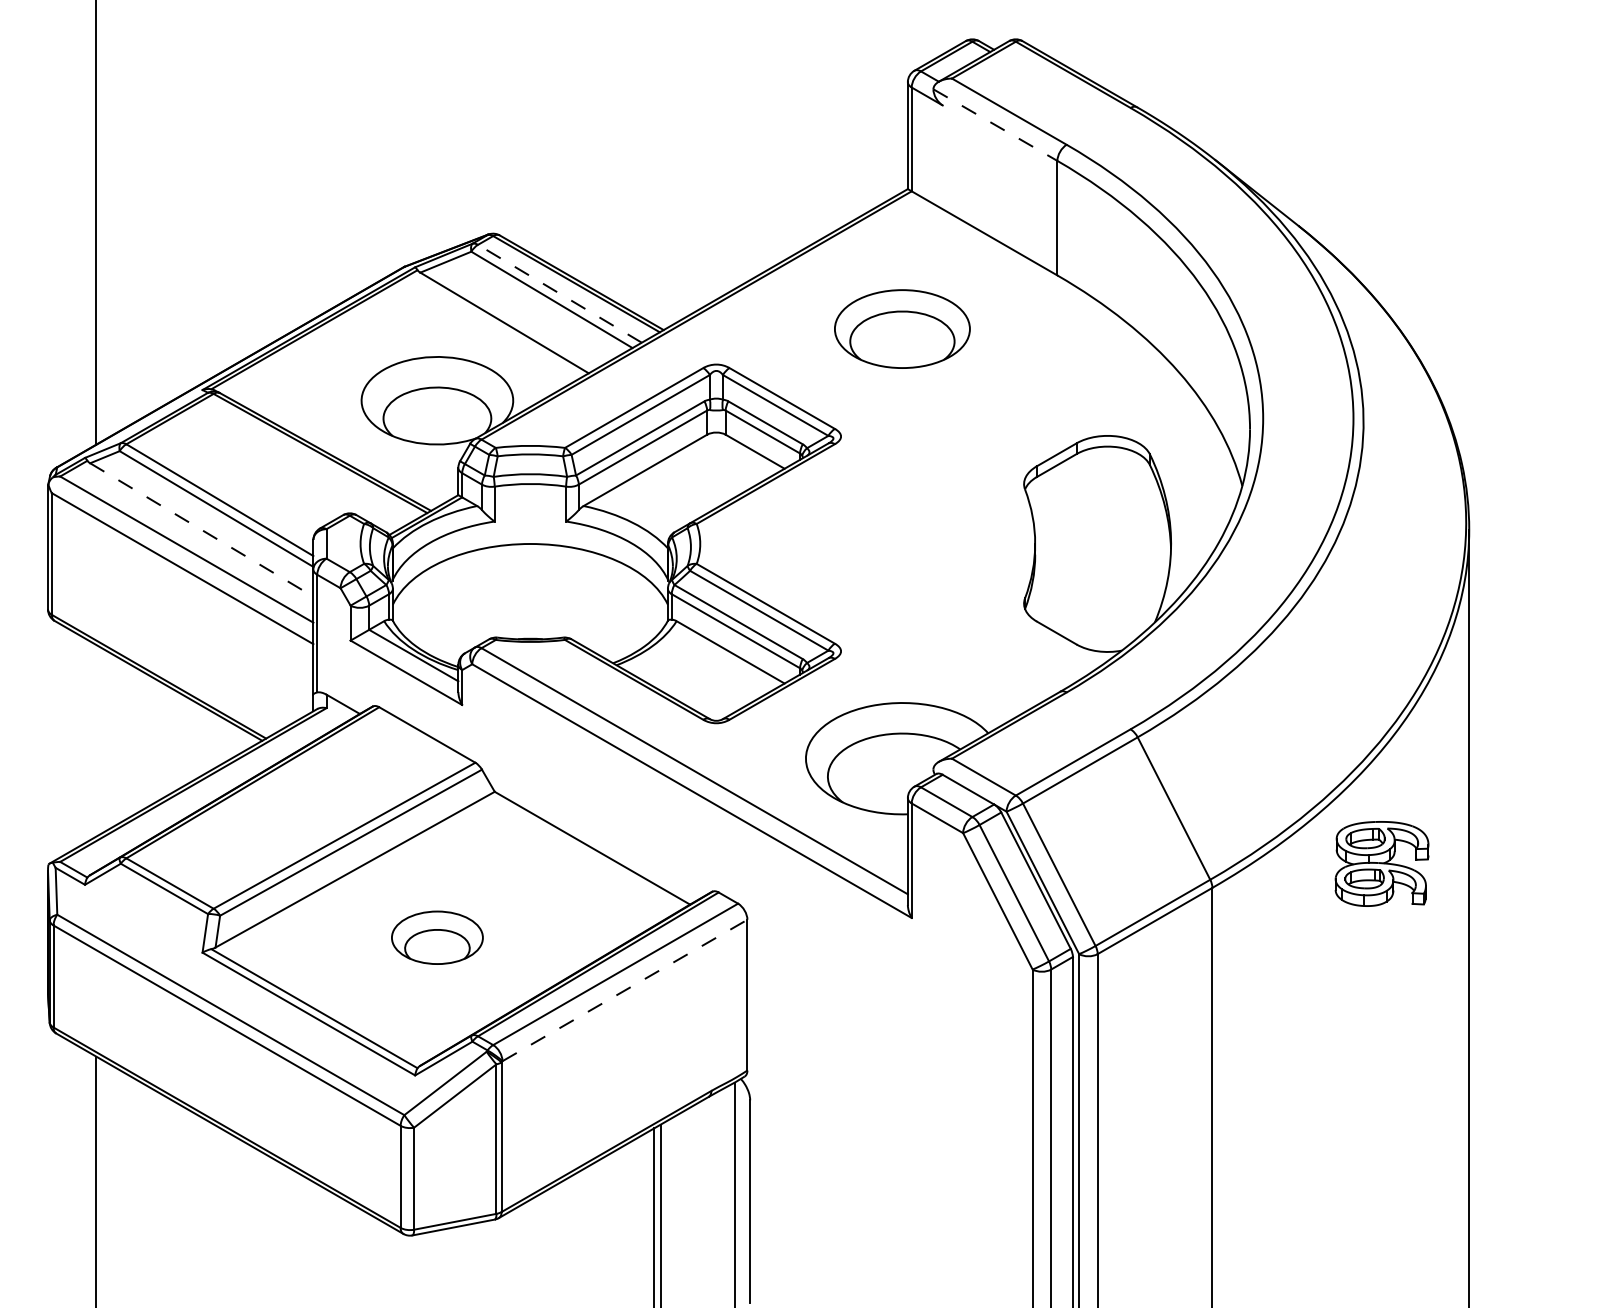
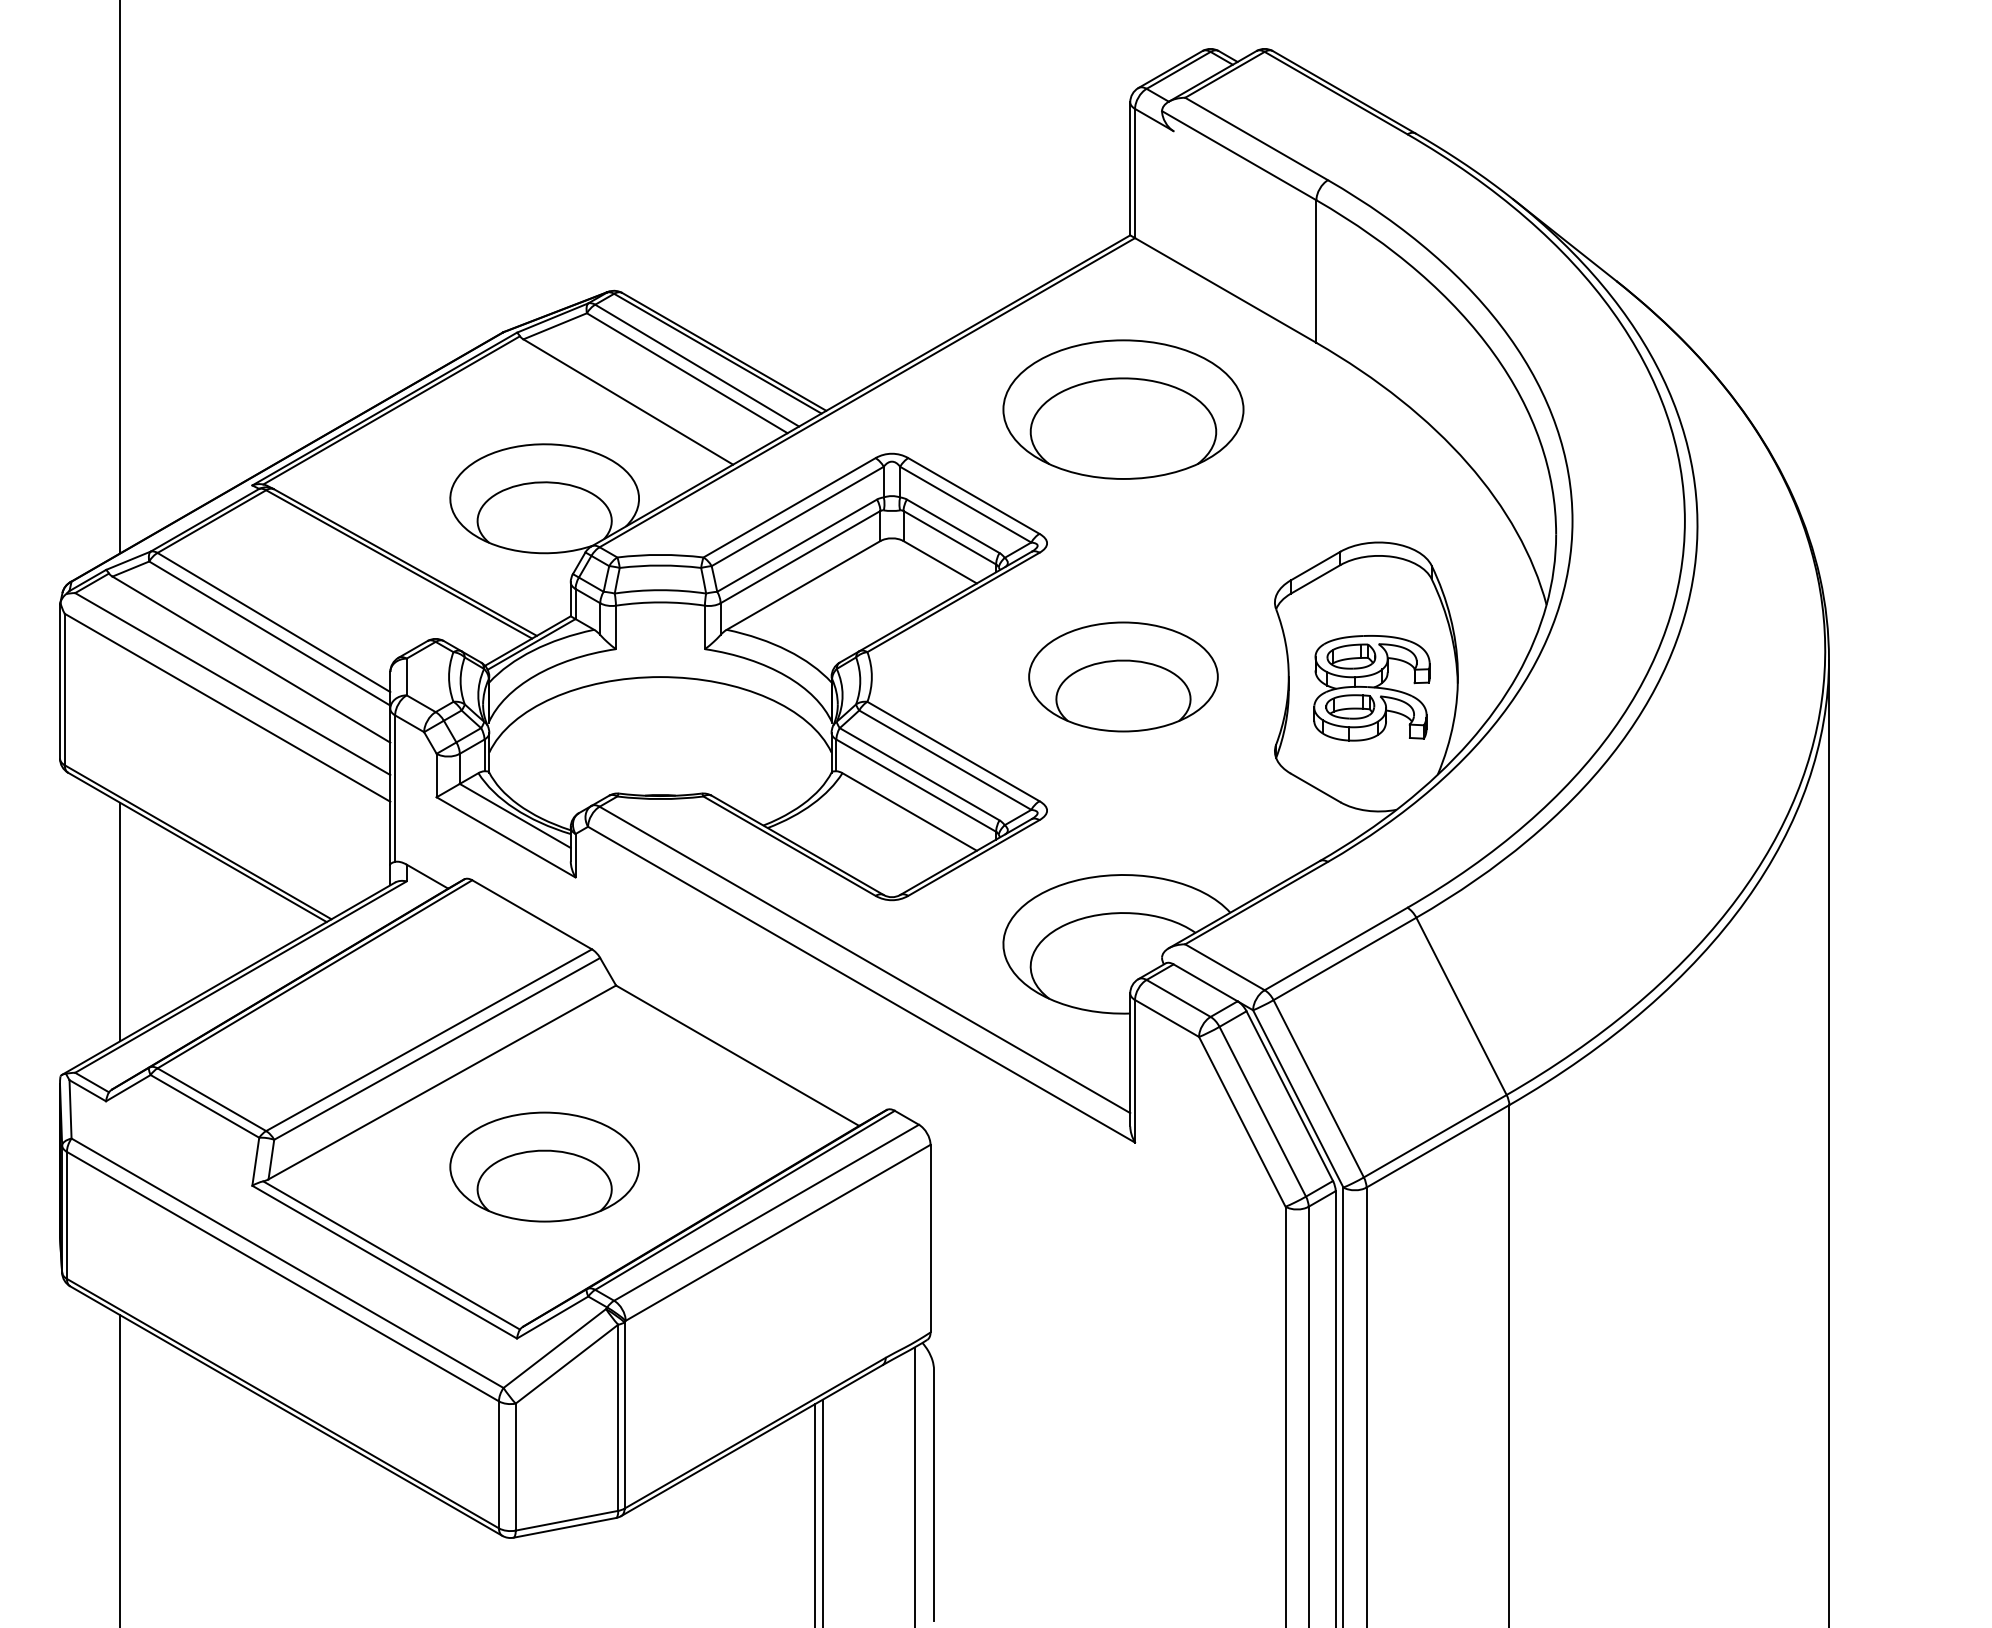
line: (995, 125) -> (1239, 156), dashed -> solid
line: (559, 293) -> (696, 365), dashed -> solid
part: (902, 328) -> (1123, 408), size x1.43
line: (202, 530) -> (252, 660), dashed -> solid
part: (902, 543) -> (1123, 676), added
line: (96, 740) -> (120, 921), added
part: (1381, 863) -> (1371, 687), moved
part: (437, 937) -> (544, 1166), size x1.67
line: (625, 990) -> (778, 1232), dashed -> solid

